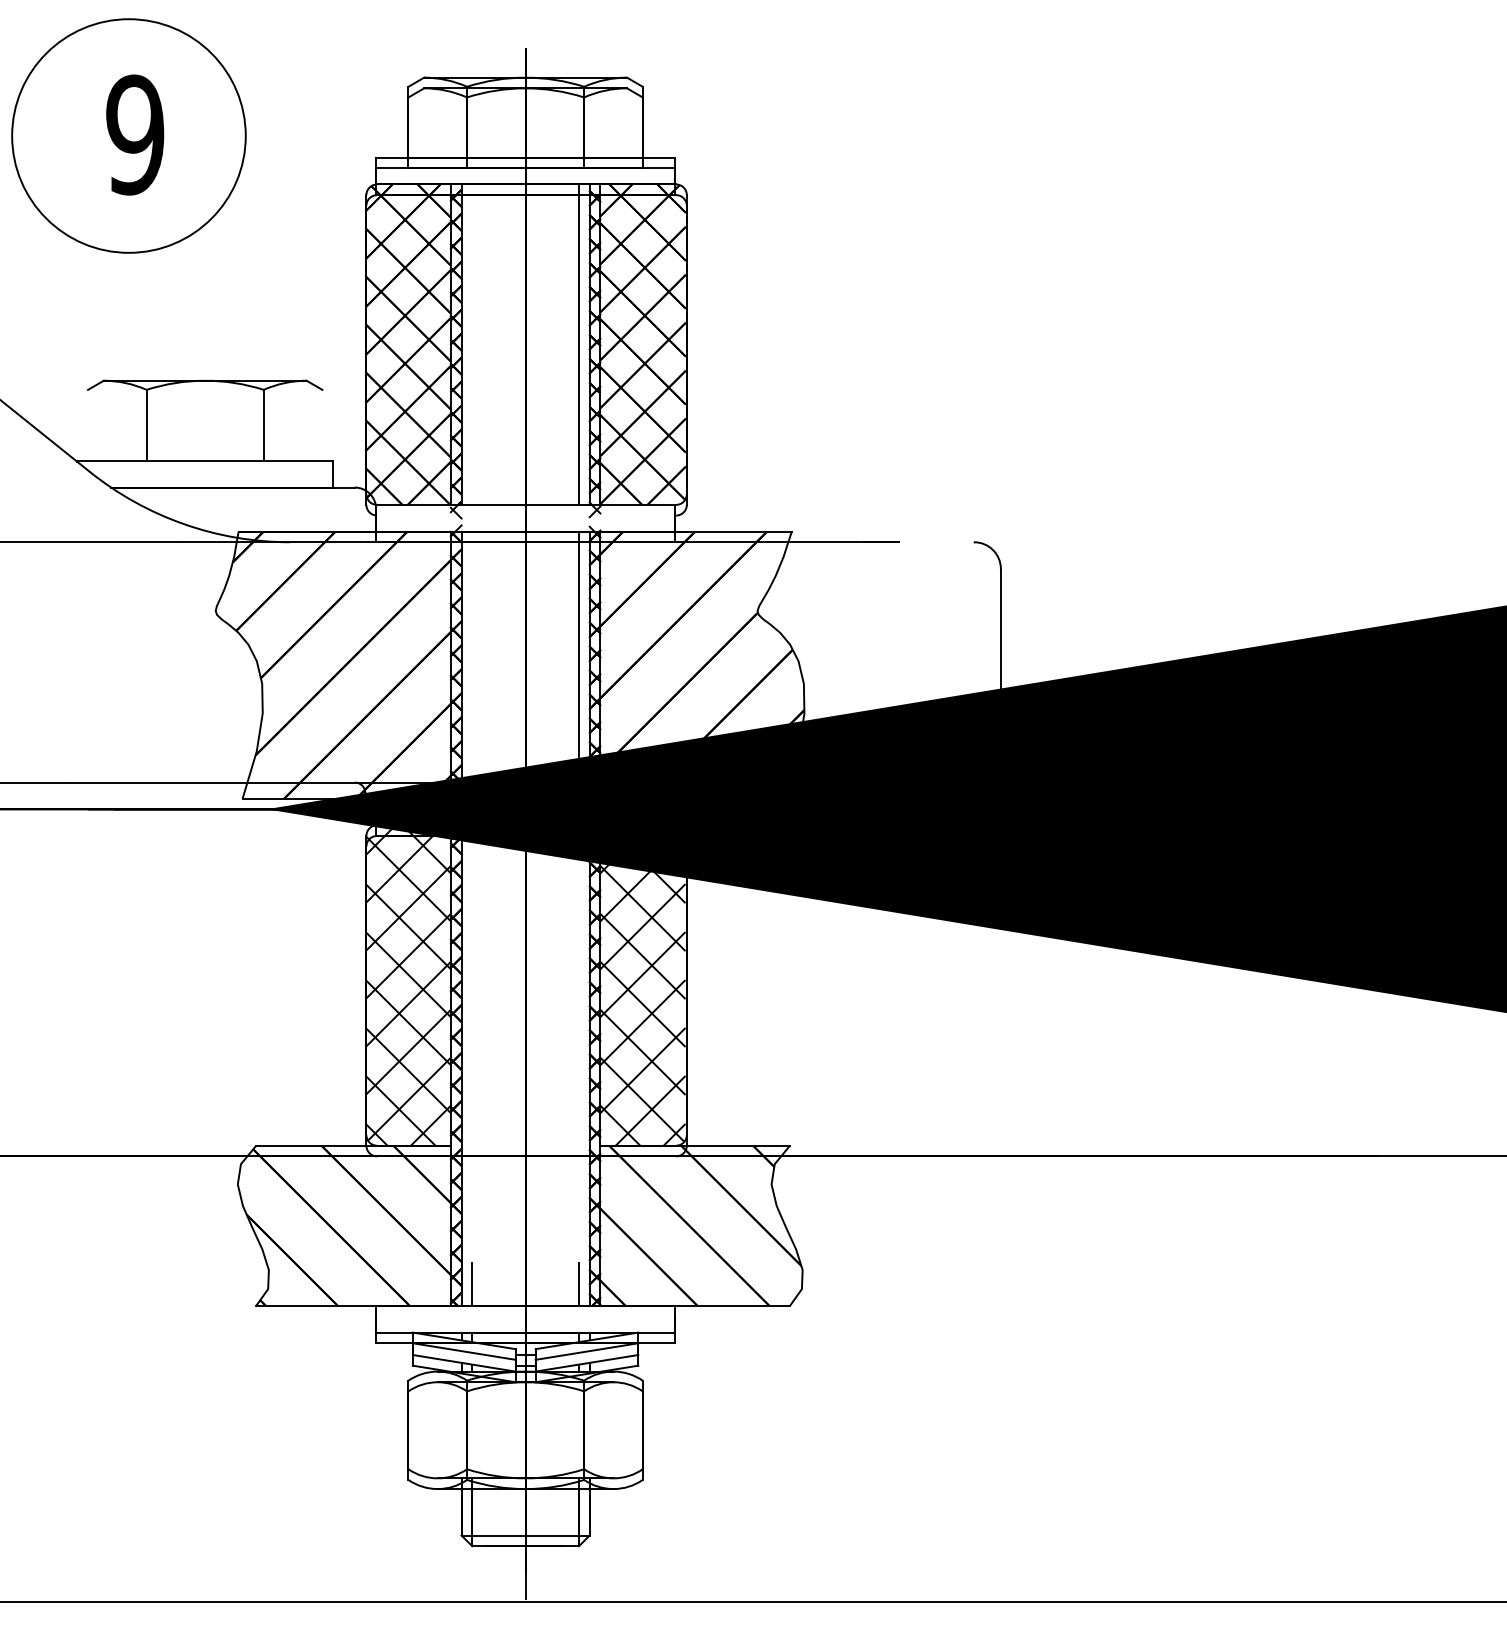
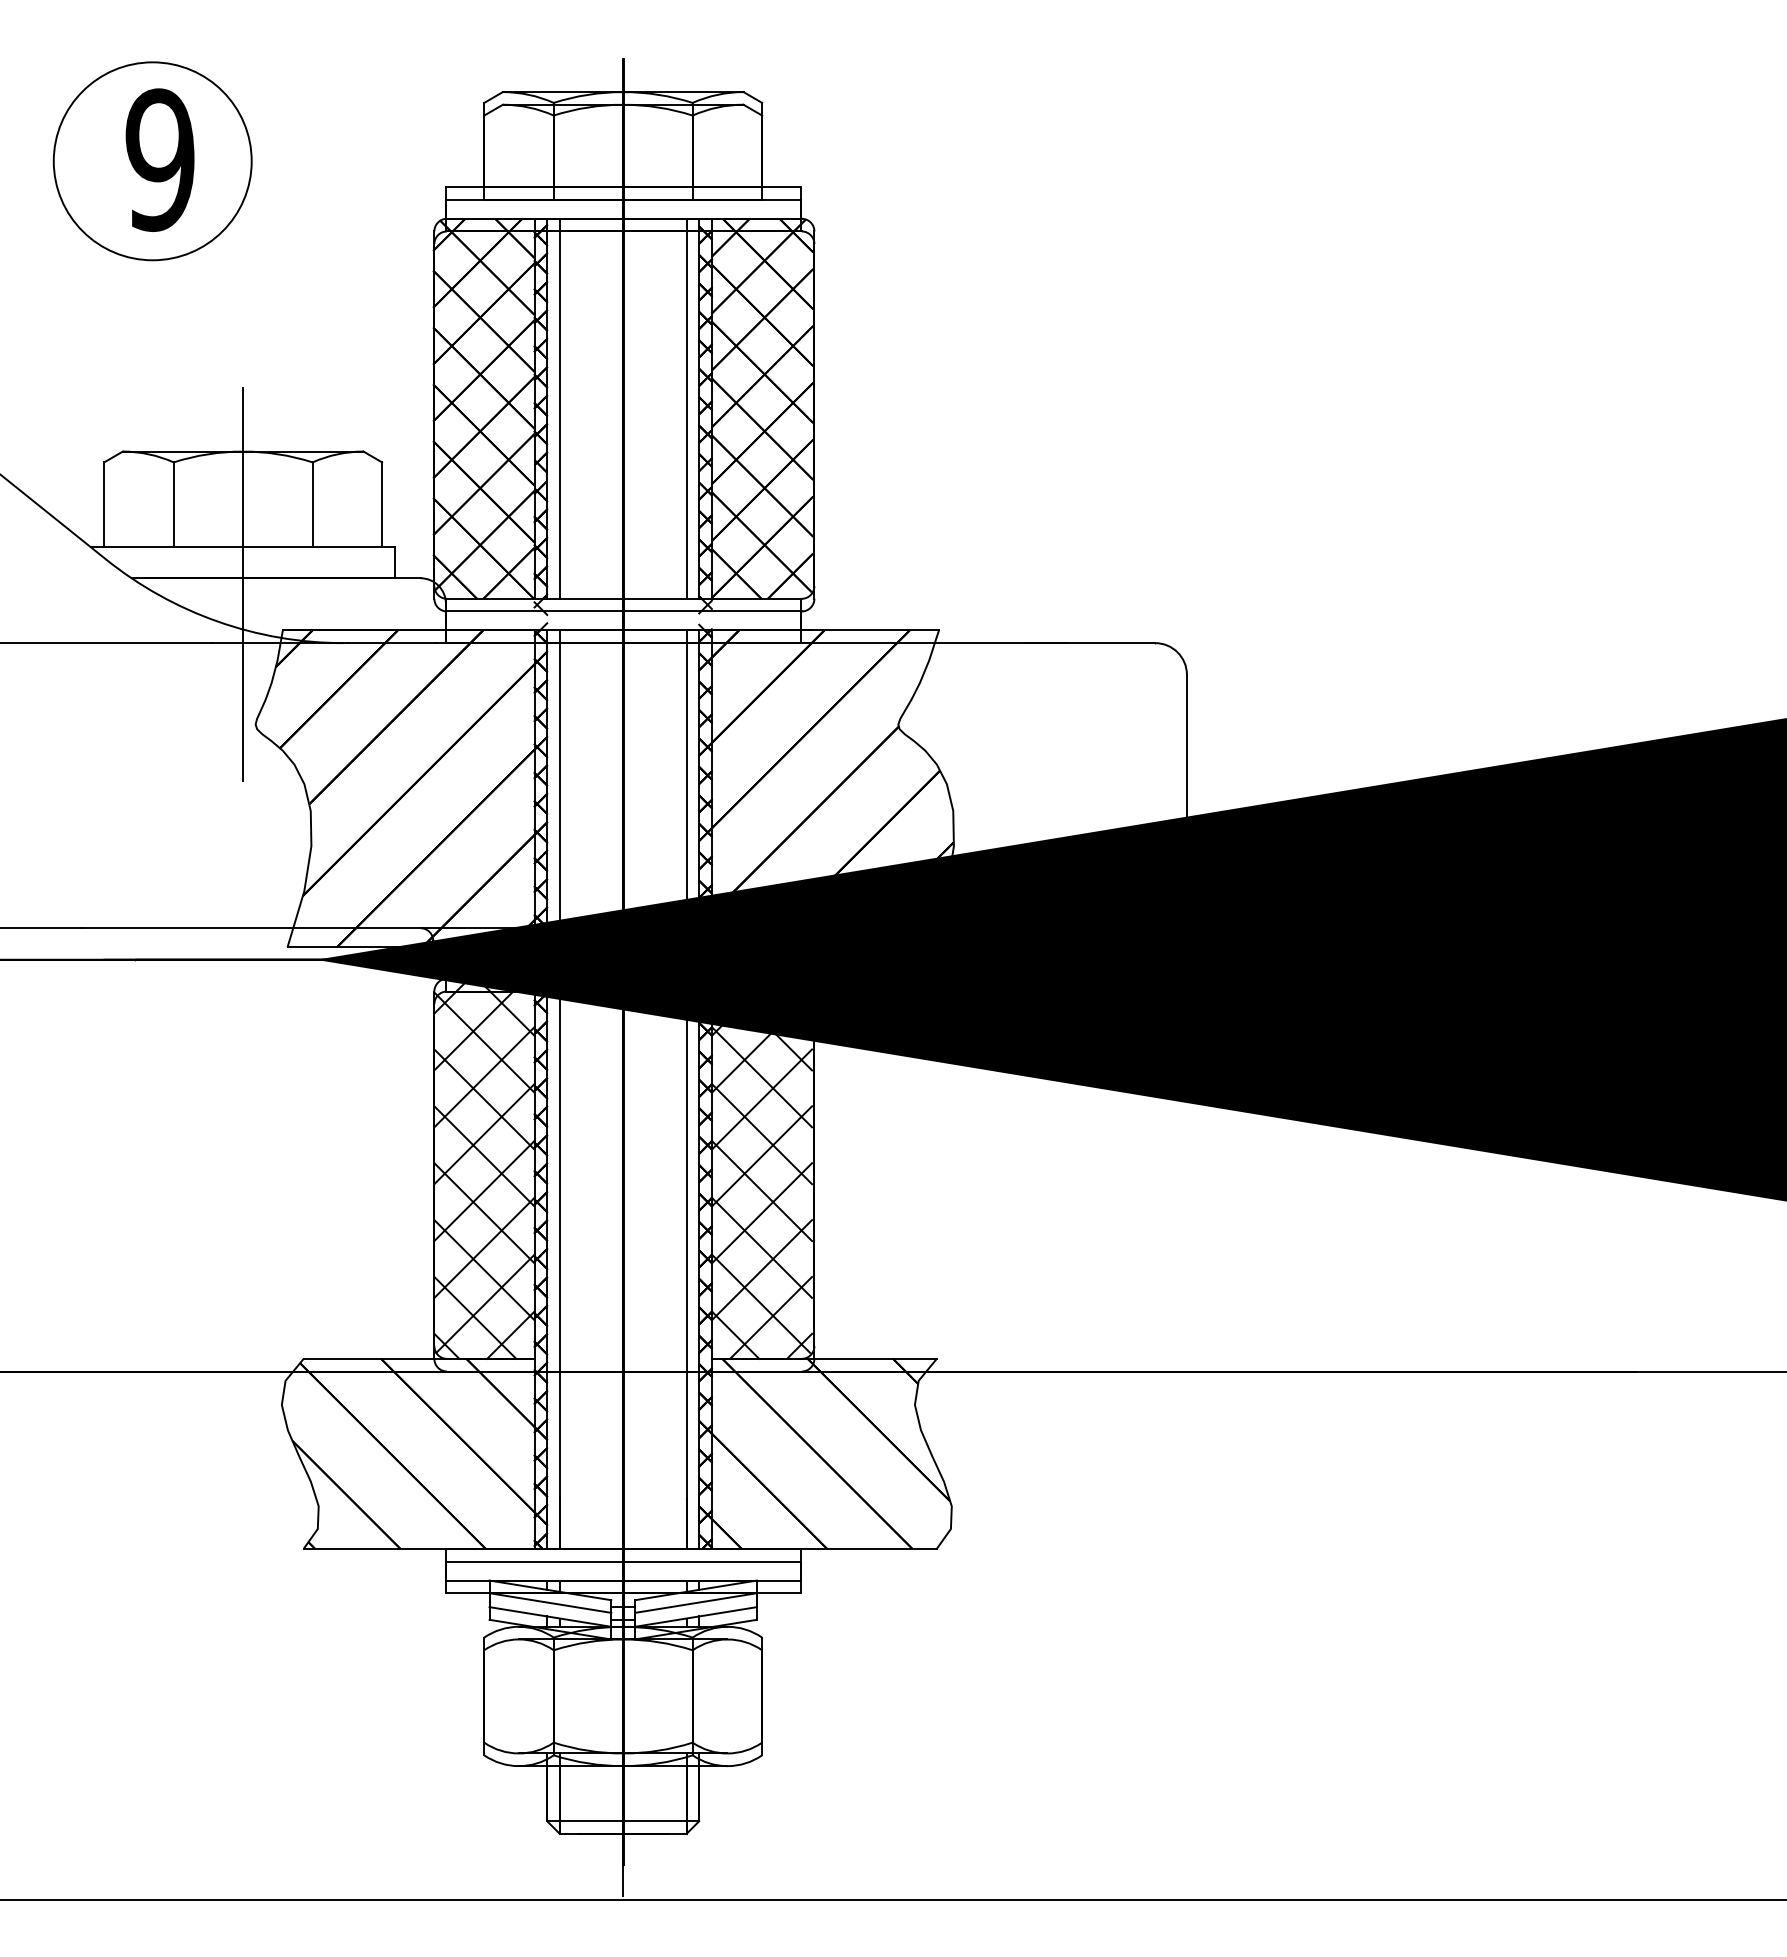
circle: (128, 135) -> (152, 160), size x0.71
line: (472, 344) -> (560, 408), added
line: (88, 424) -> (104, 503), added
line: (322, 424) -> (382, 503), added
line: (205, 492) -> (243, 584), added
line: (526, 515) -> (624, 611), added
line: (936, 542) -> (1110, 643), added
line: (472, 664) -> (560, 788), added
line: (472, 1065) -> (560, 1263), added
line: (579, 1065) -> (687, 1263), added
line: (525, 1316) -> (623, 1561), added

